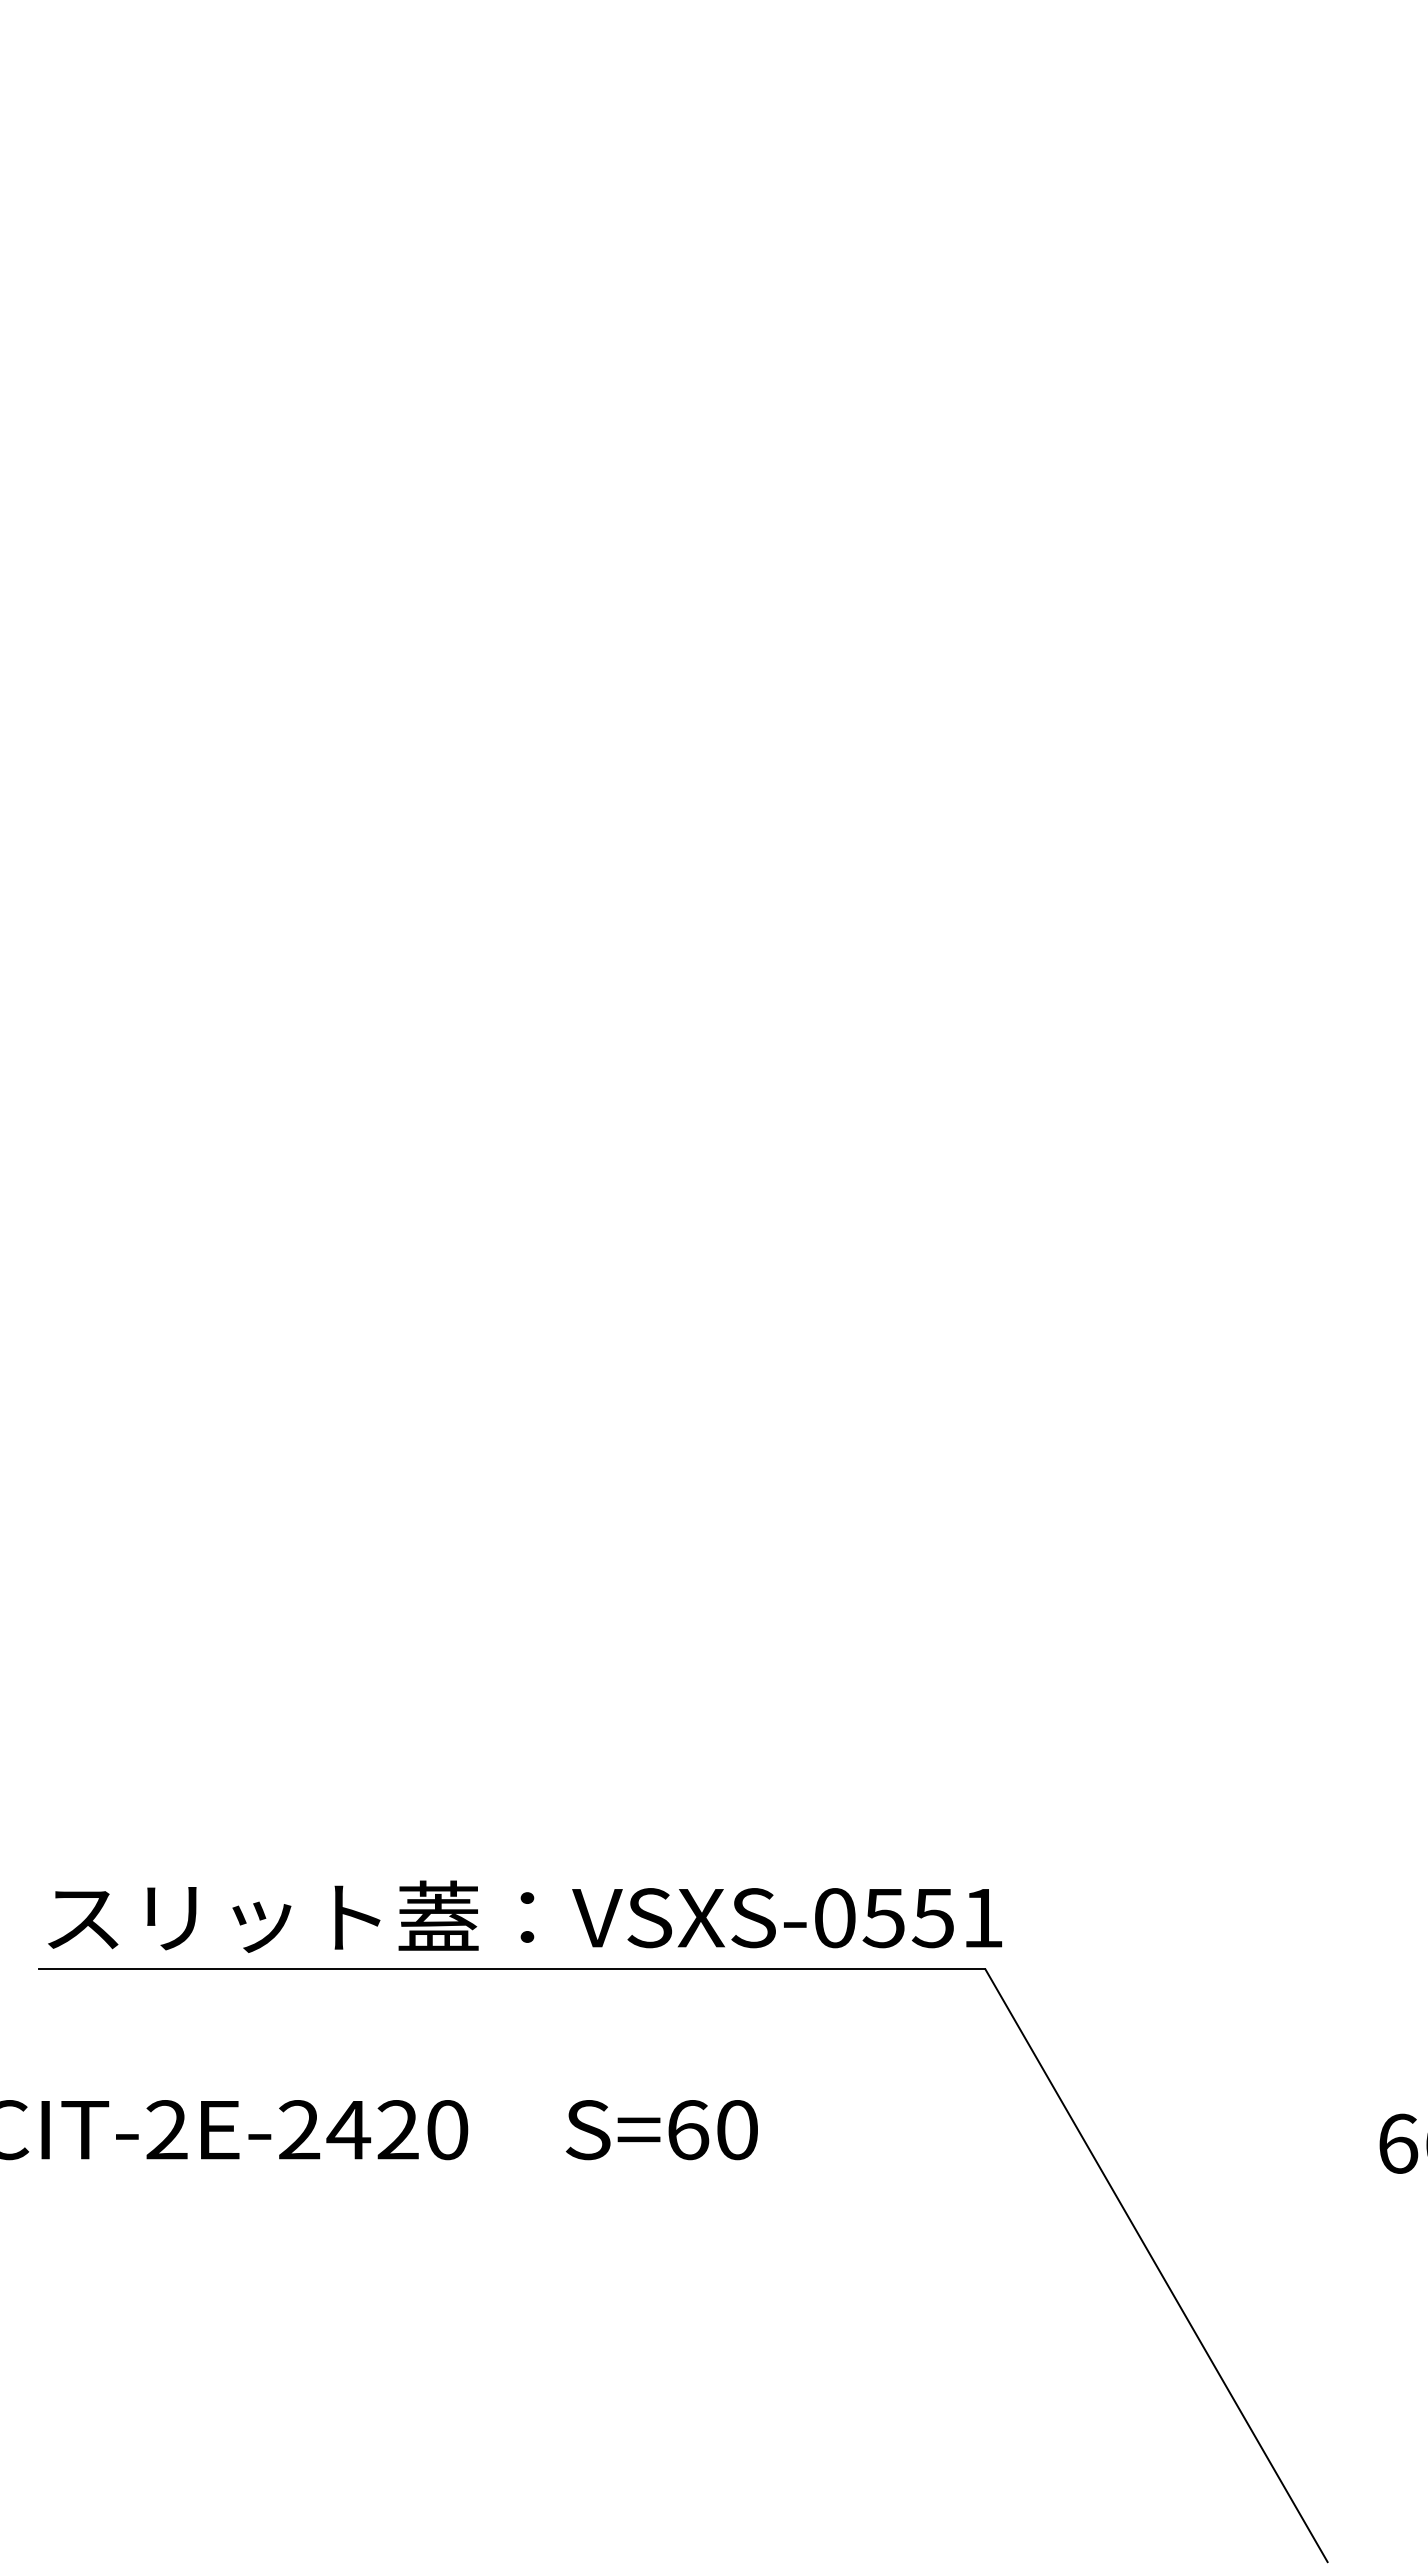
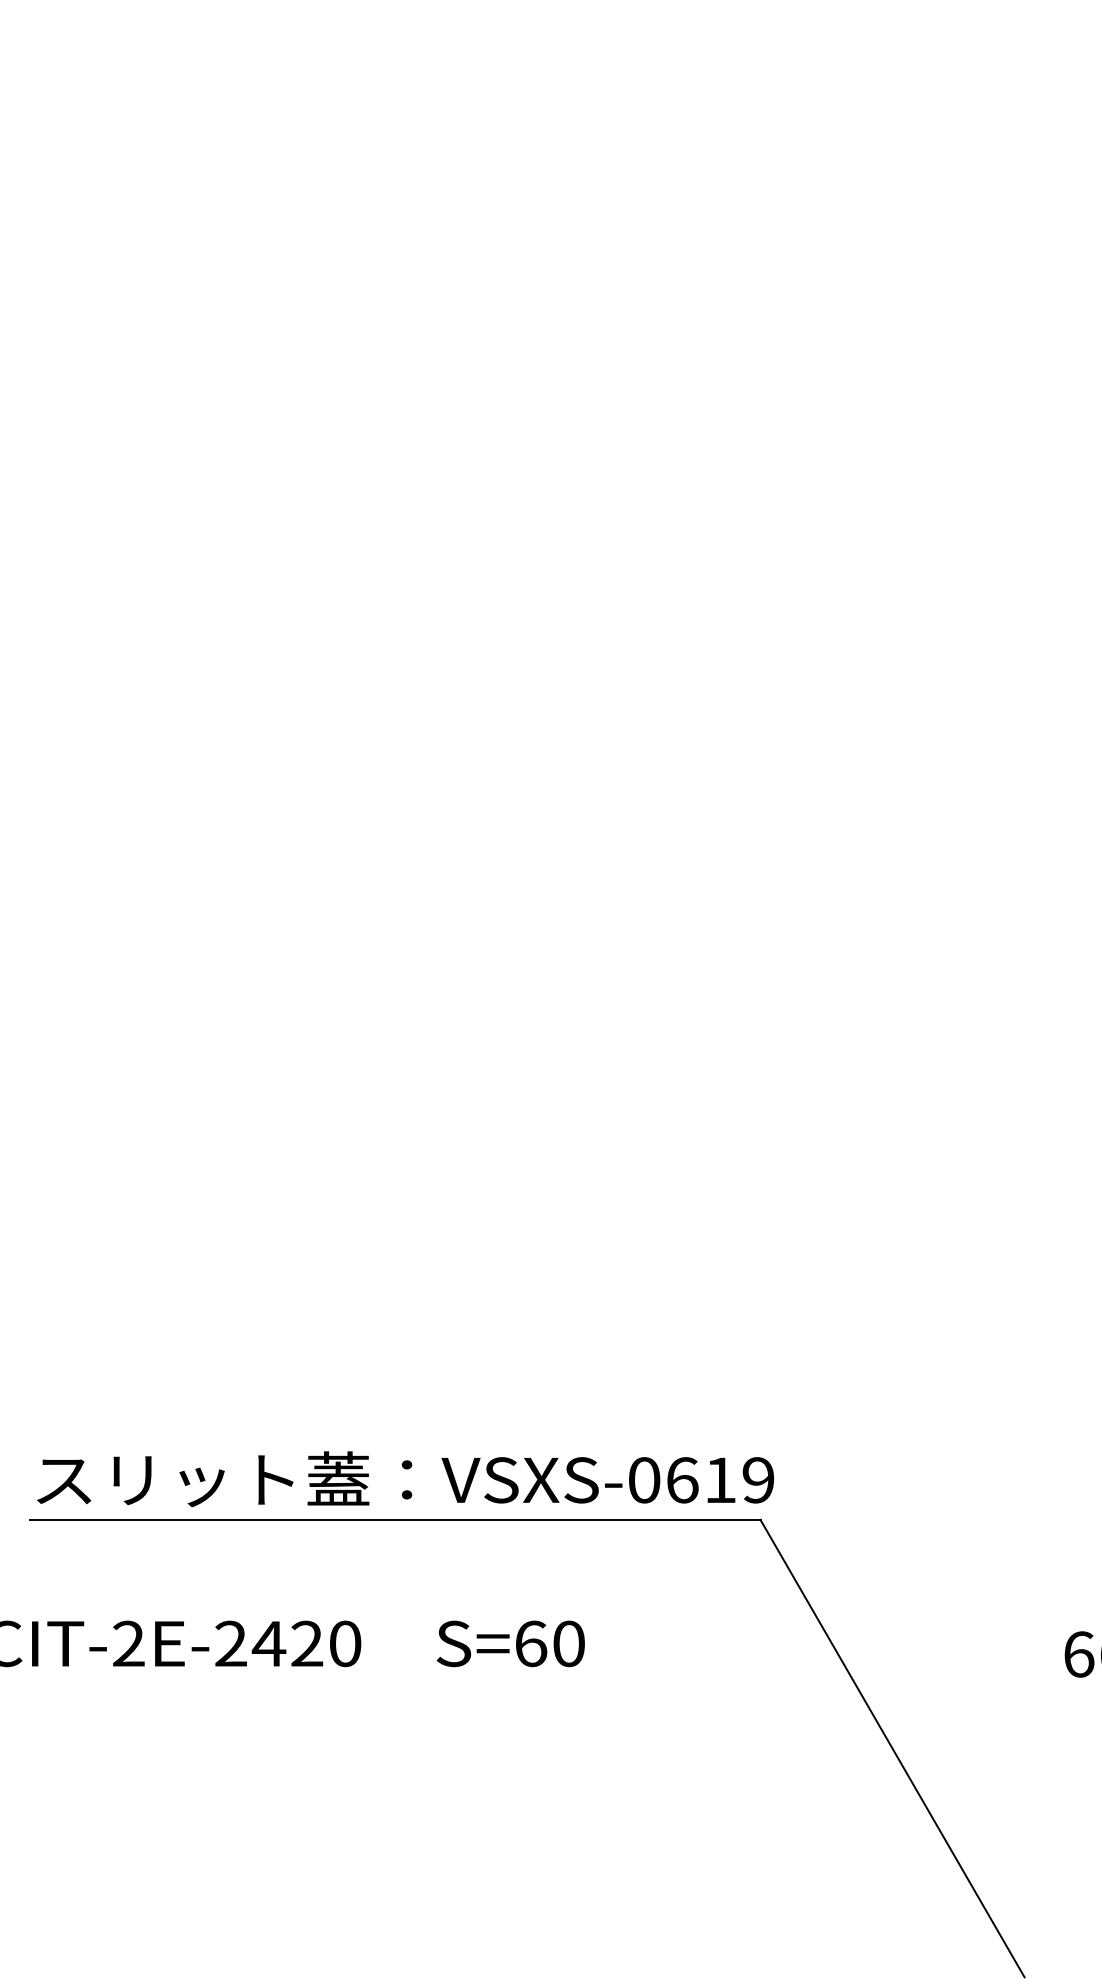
text: (932, 1918) -> (719, 1480), VSXS-0551 -> VSXS-0619

